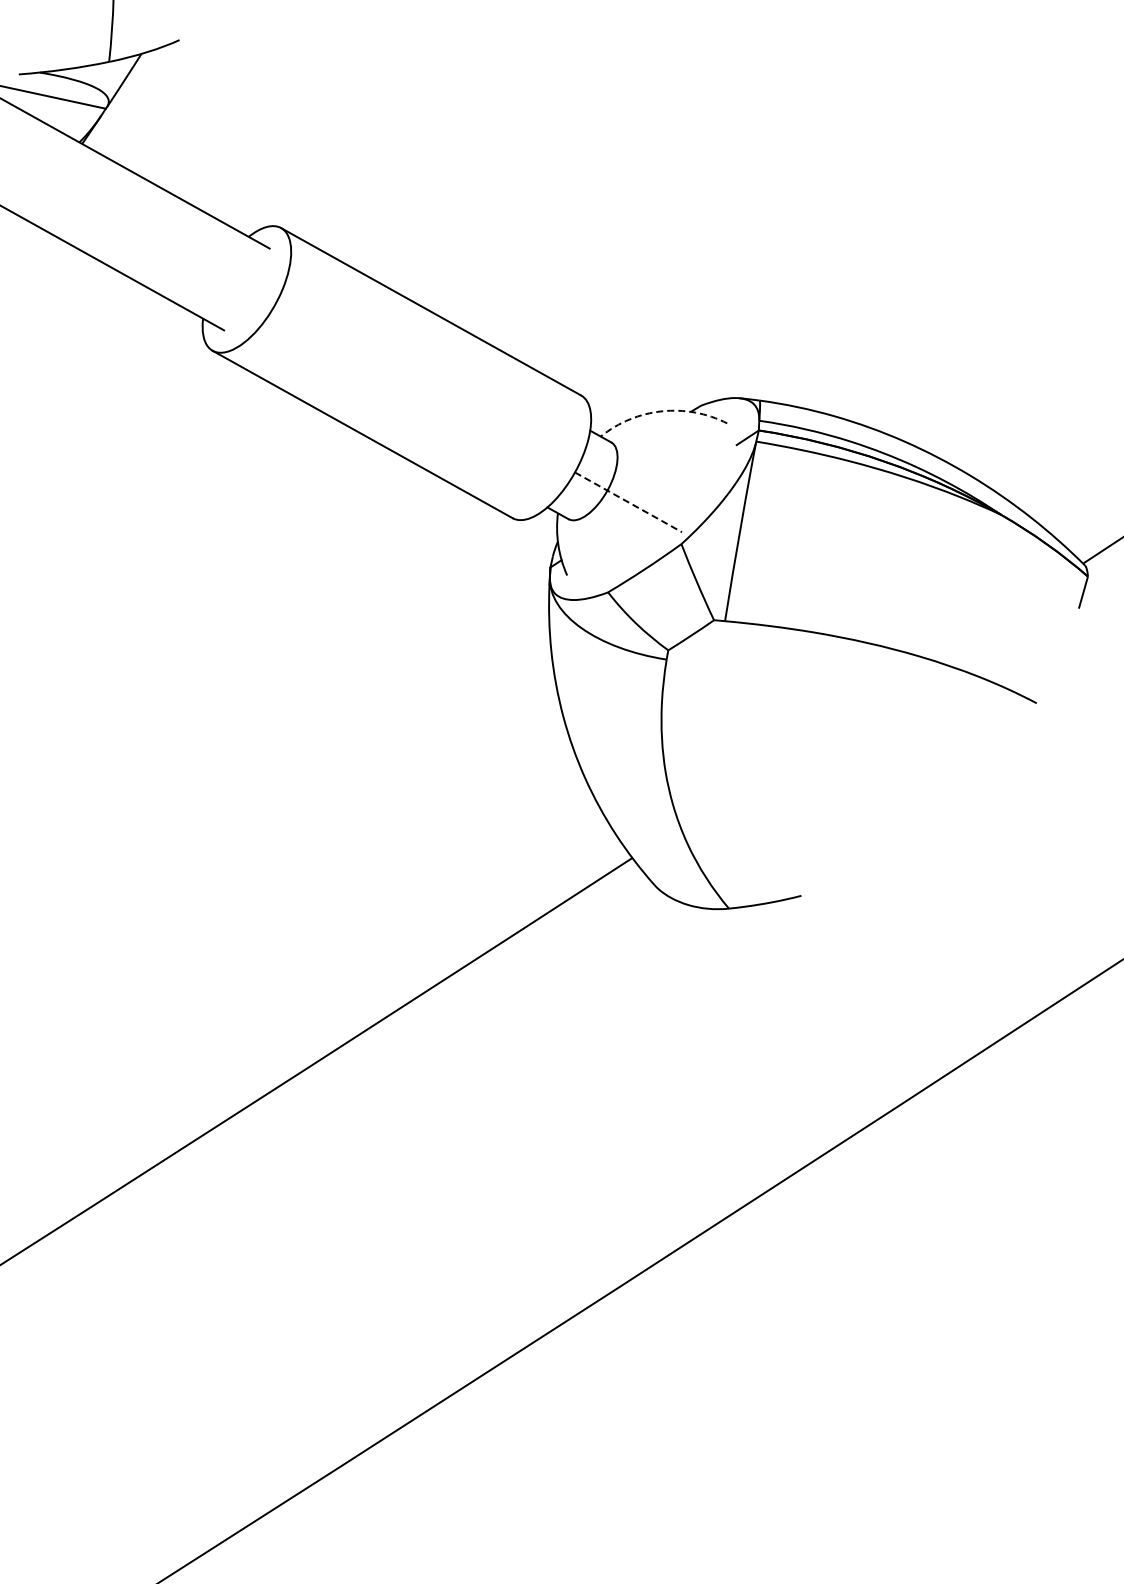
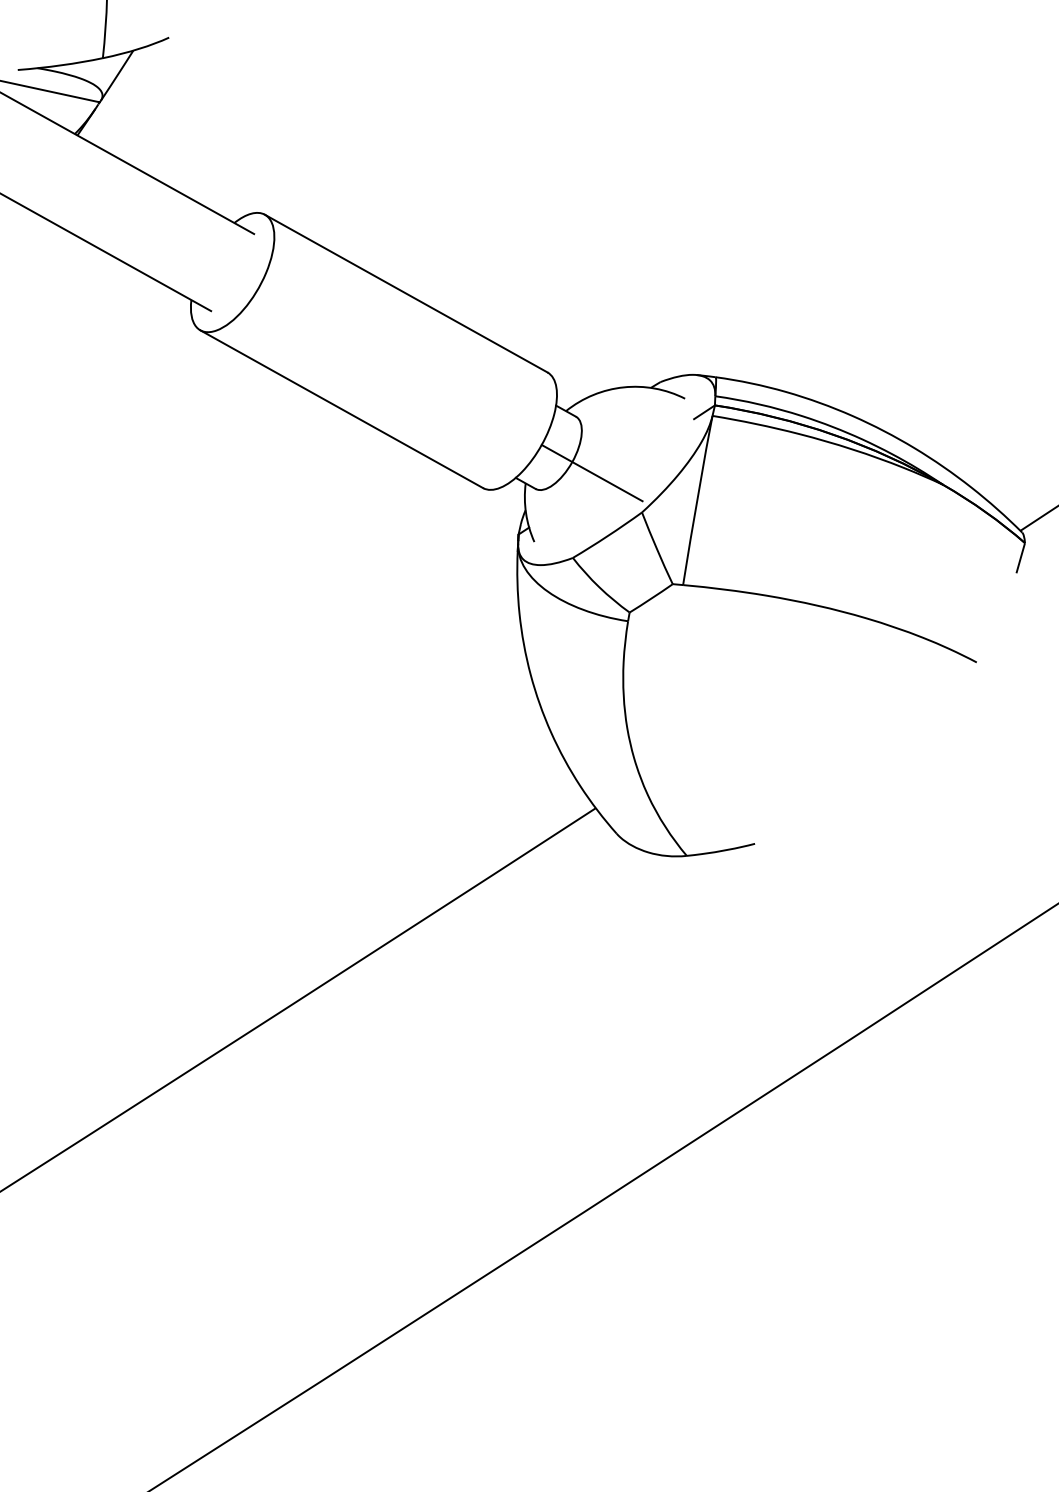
arc: (662, 411) -> (624, 387), dashed -> solid
line: (628, 502) -> (592, 473), dashed -> solid

